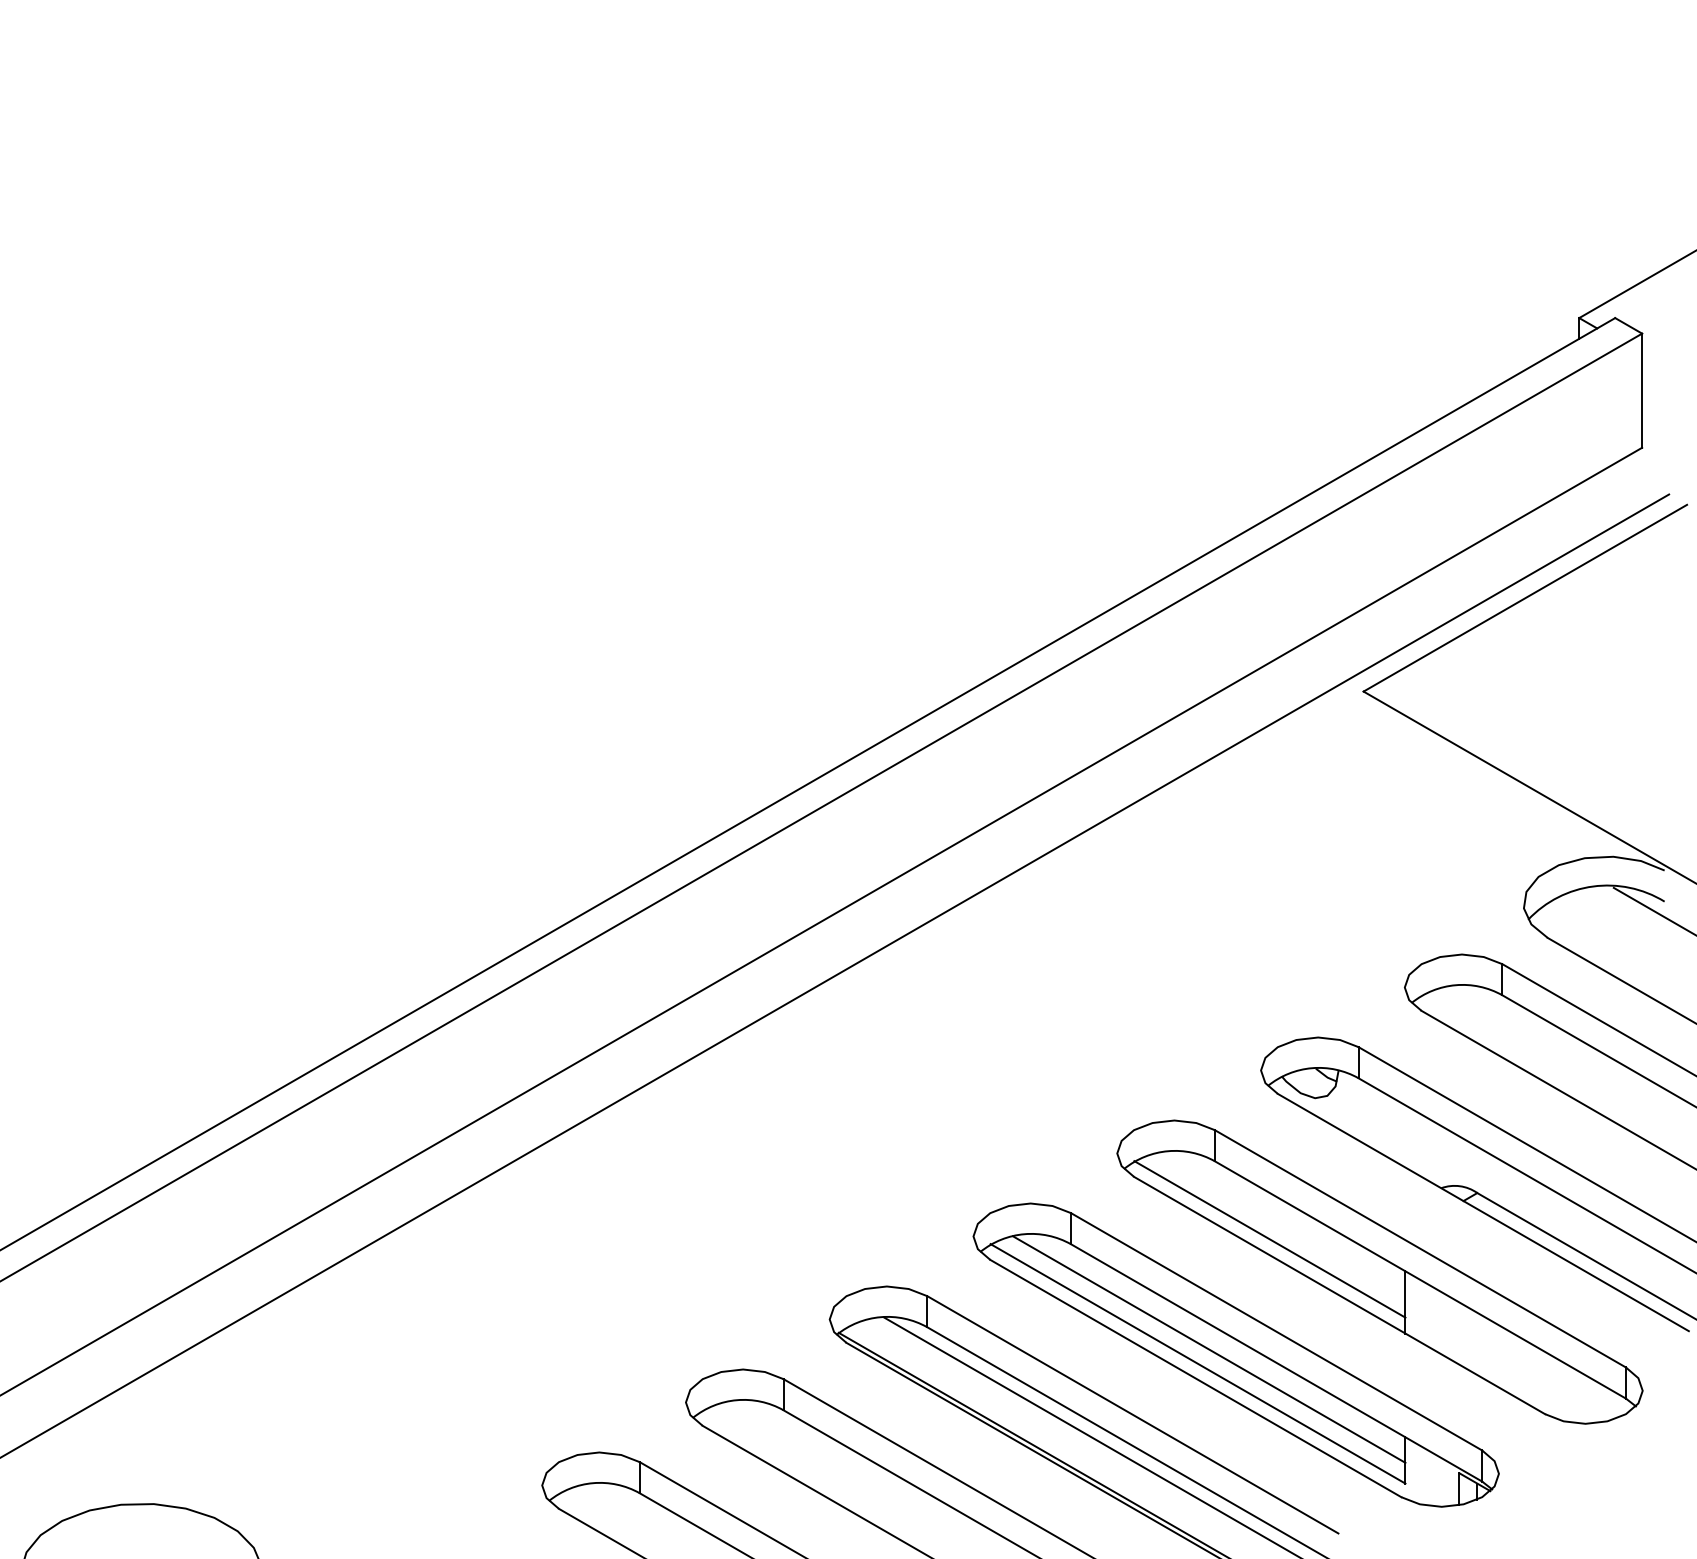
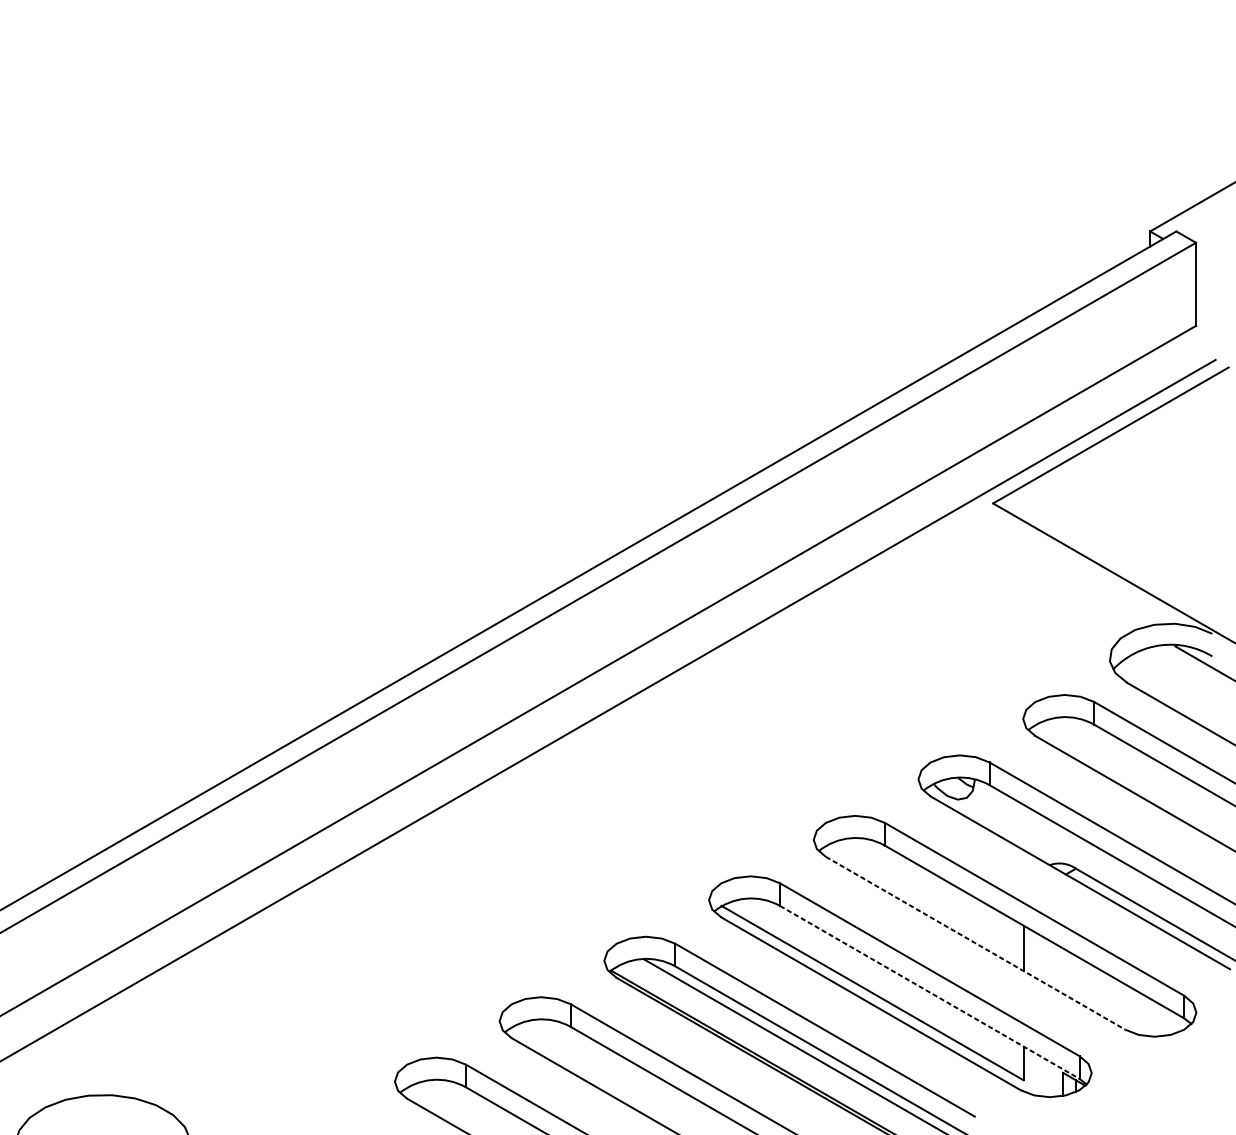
line: (1269, 1239) -> (924, 902), removed
line: (1340, 1295) -> (976, 943), solid -> dashed
line: (1208, 1349) -> (880, 982), removed
line: (1277, 1363) -> (930, 992), solid -> dashed

